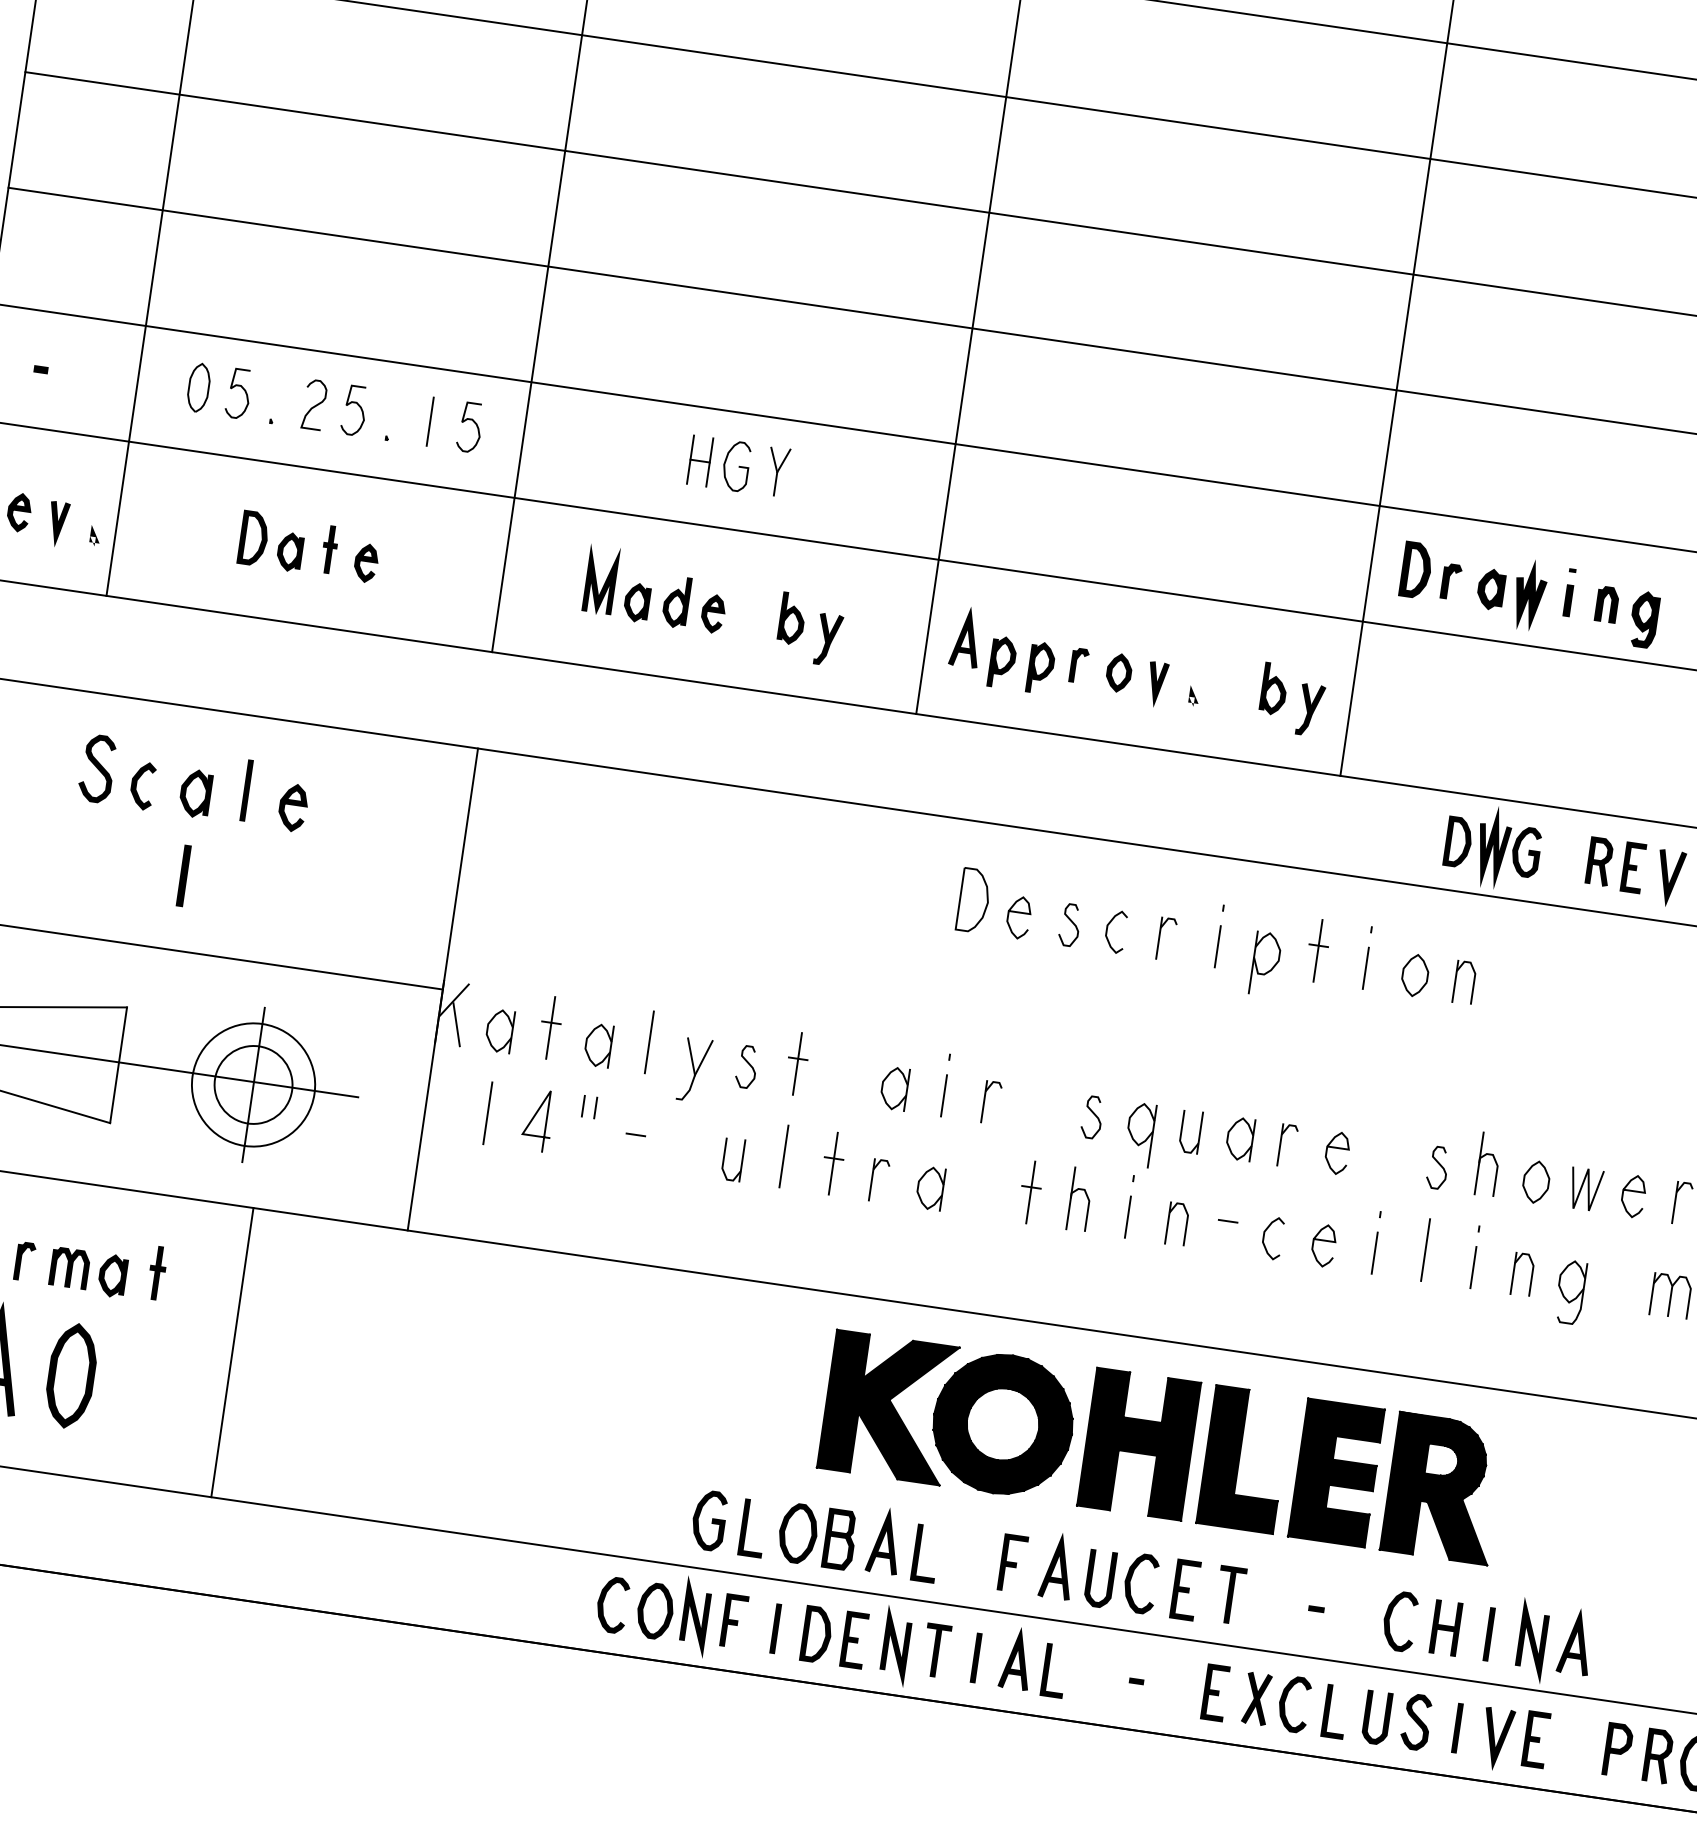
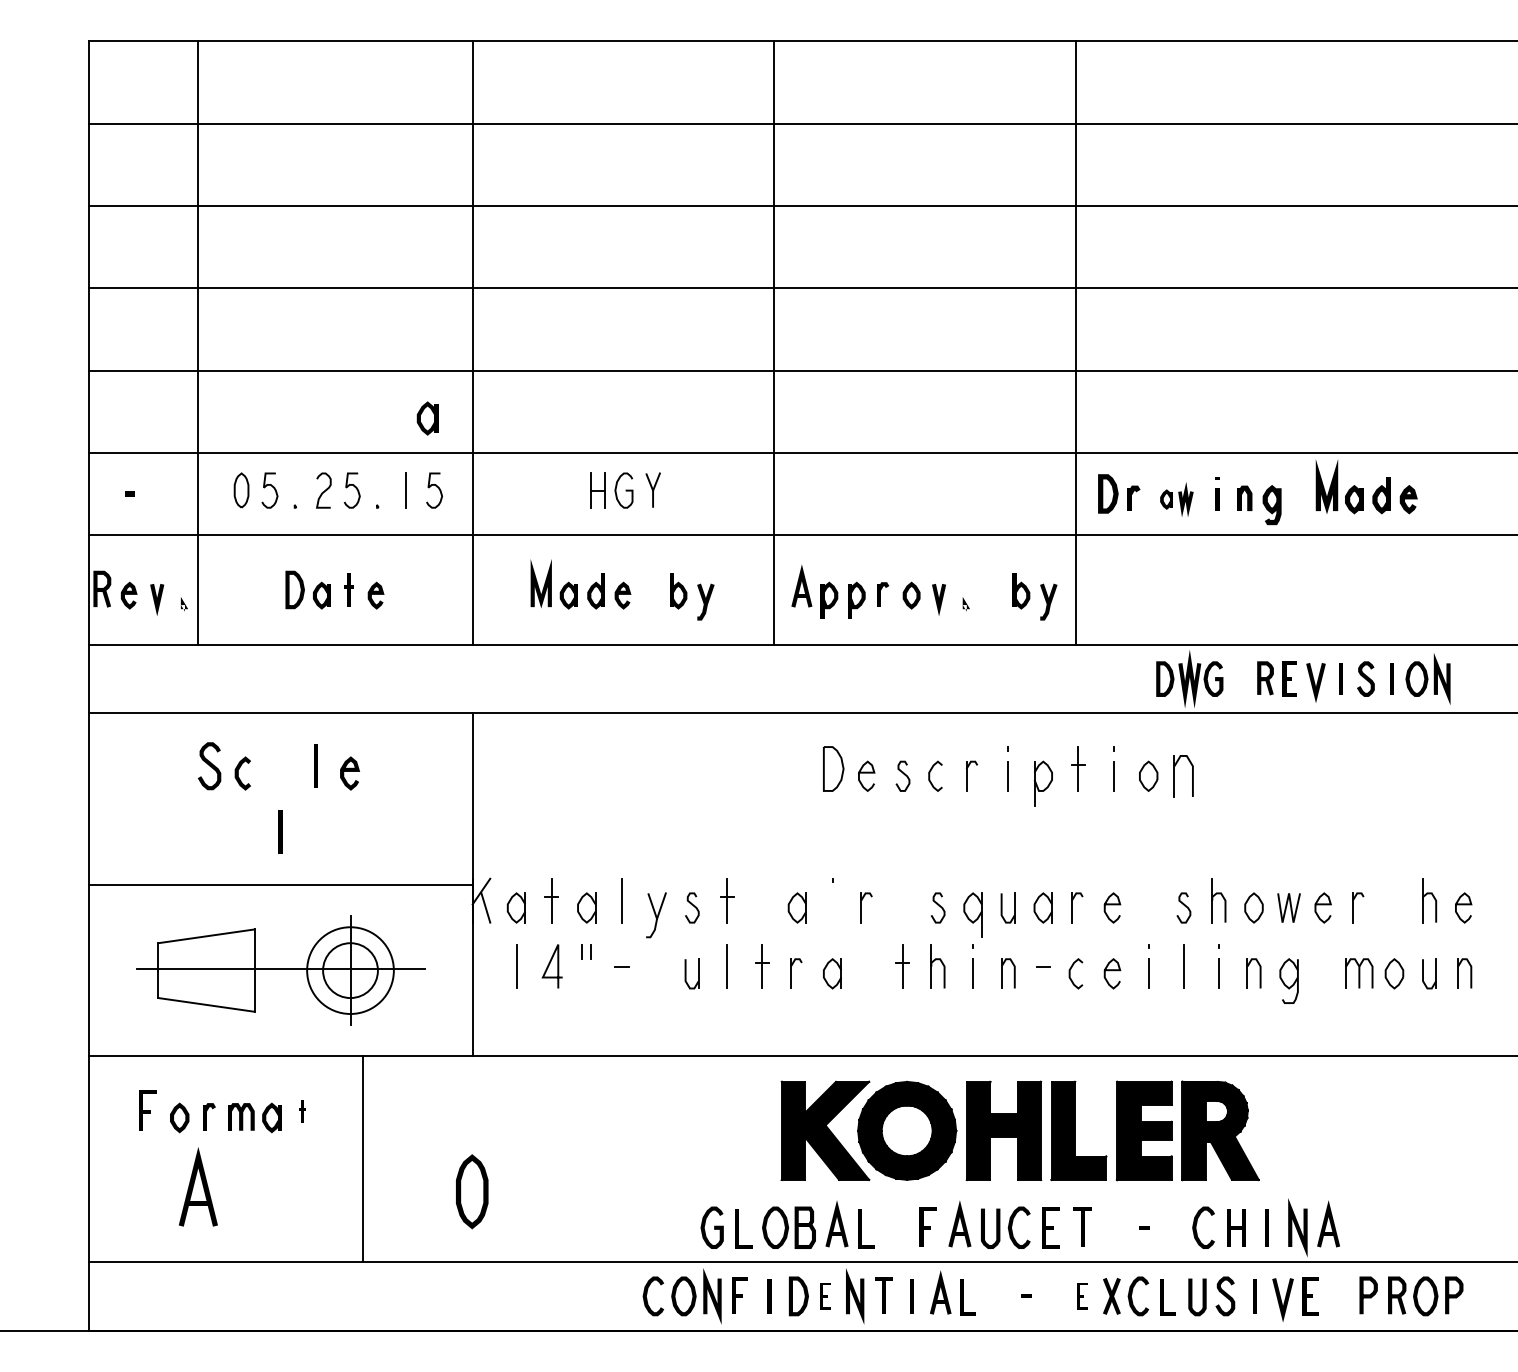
part: (1511, 592) -> (1176, 499), size x0.7
part: (195, 793) -> (427, 418), moved
part: (1464, 981) -> (1183, 775), size x1.4
line: (943, 1095) -> (832, 907), removed
part: (157, 1273) -> (302, 1111), size x0.6
part: (71, 1375) -> (472, 1191), moved
part: (854, 1640) -> (825, 1296), size x0.7
part: (1215, 1693) -> (1082, 1296), size x0.7

